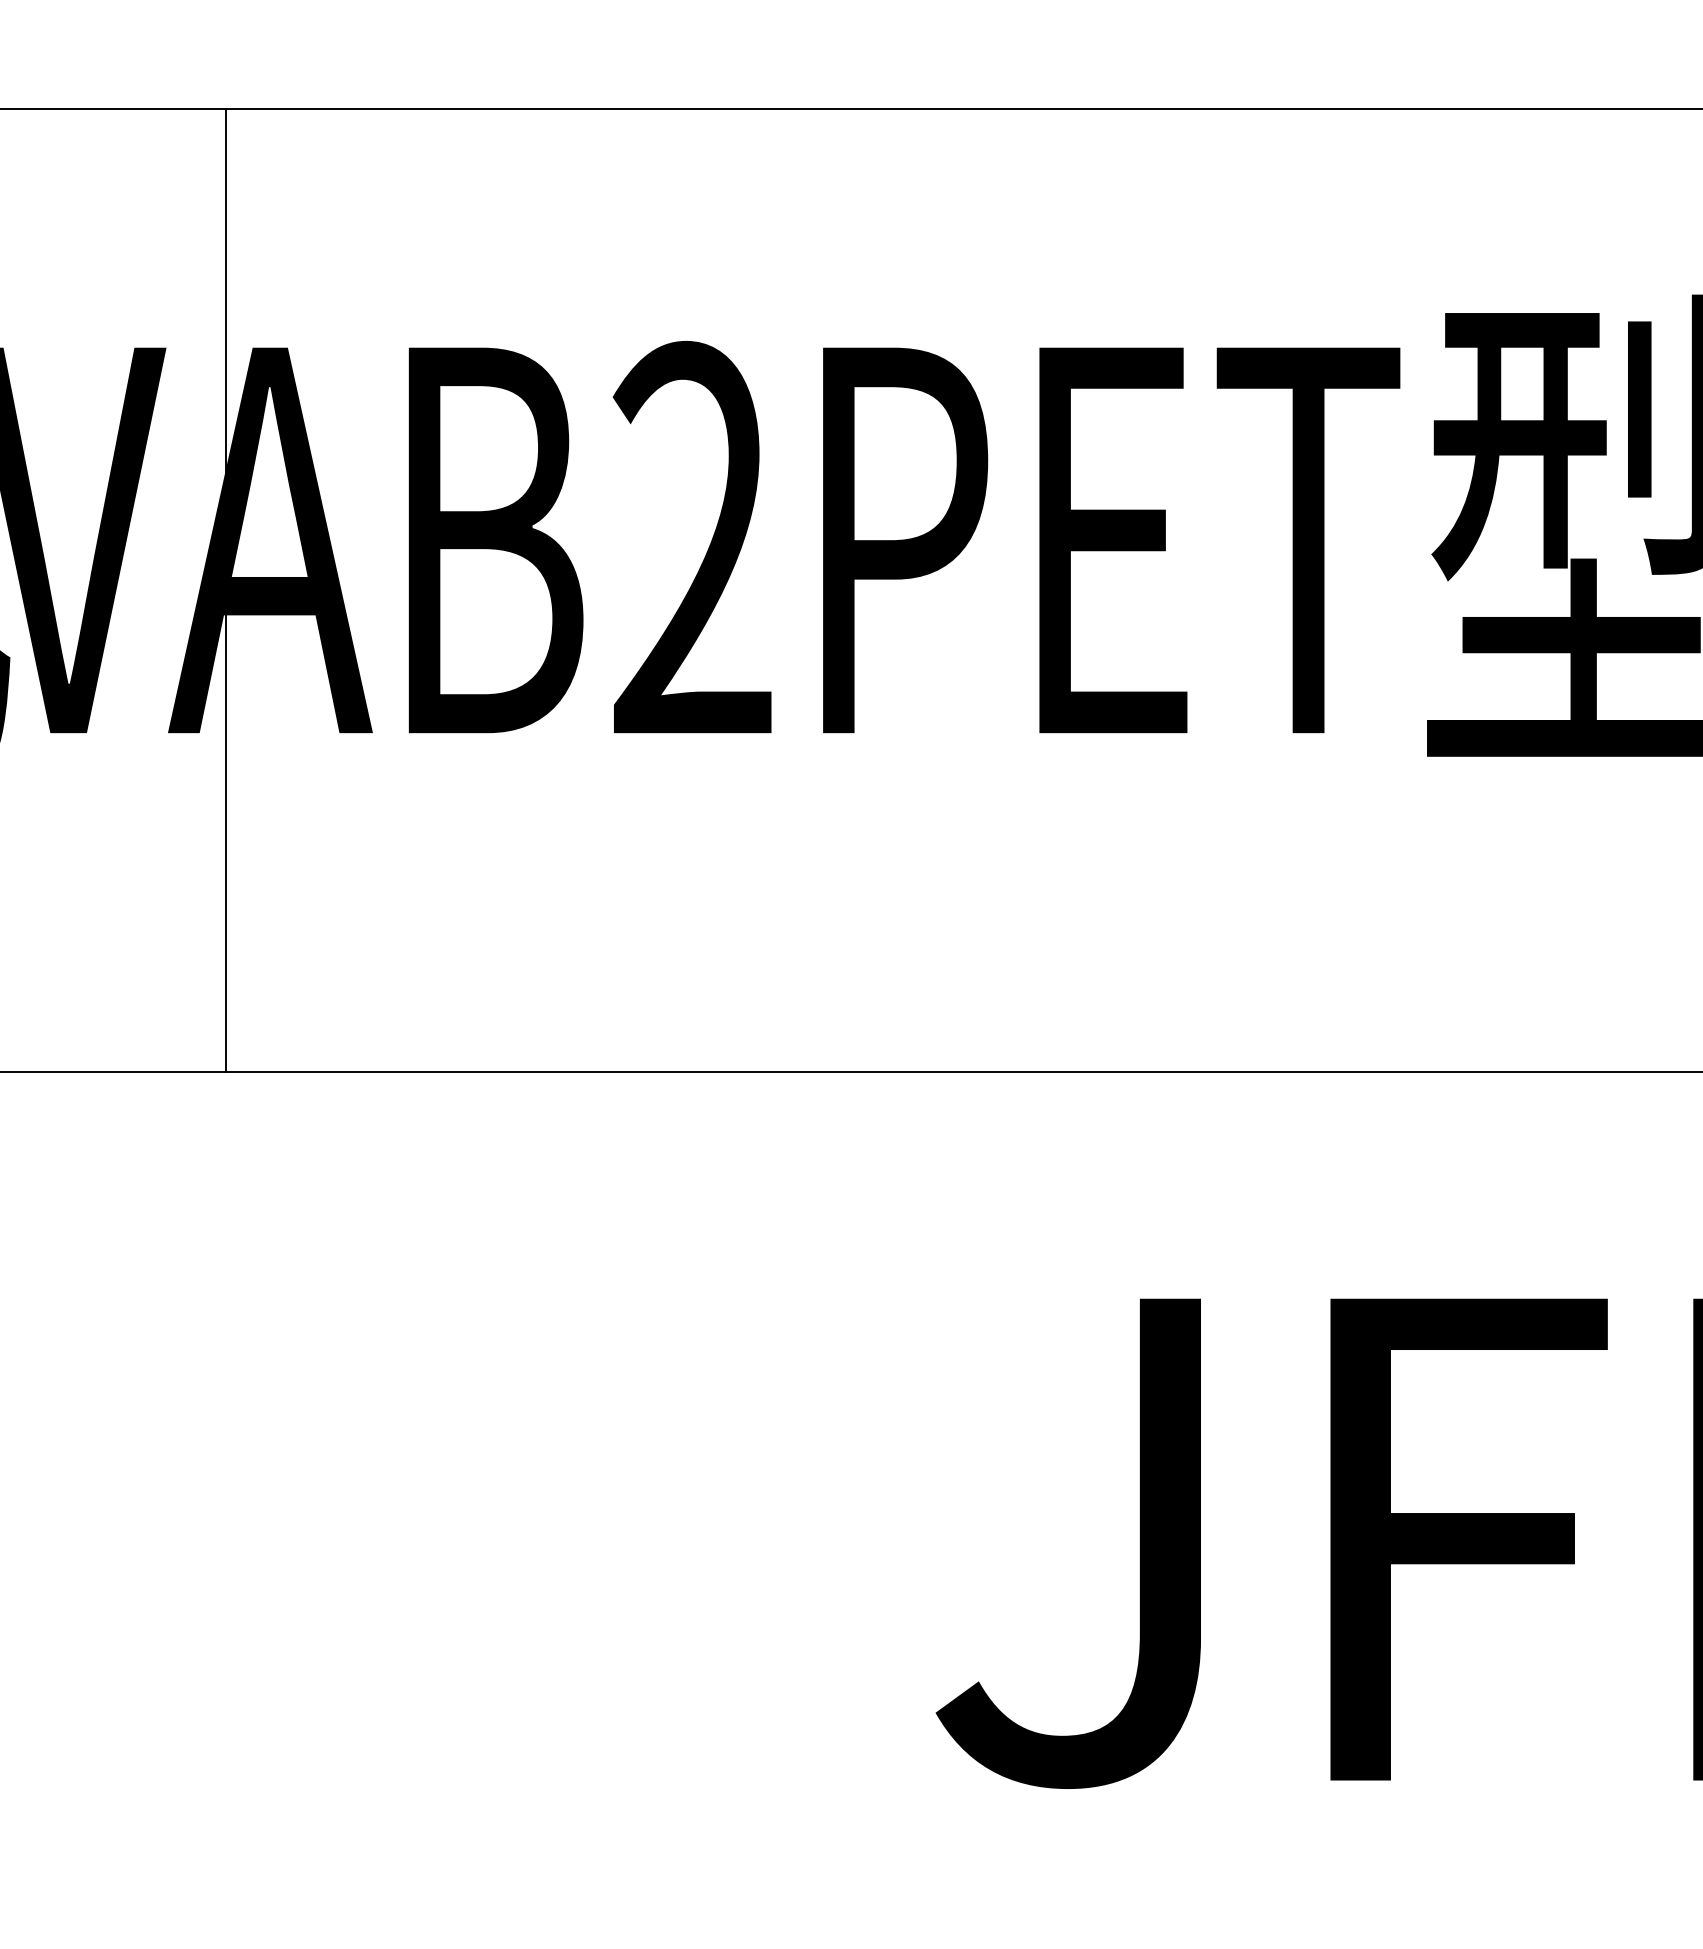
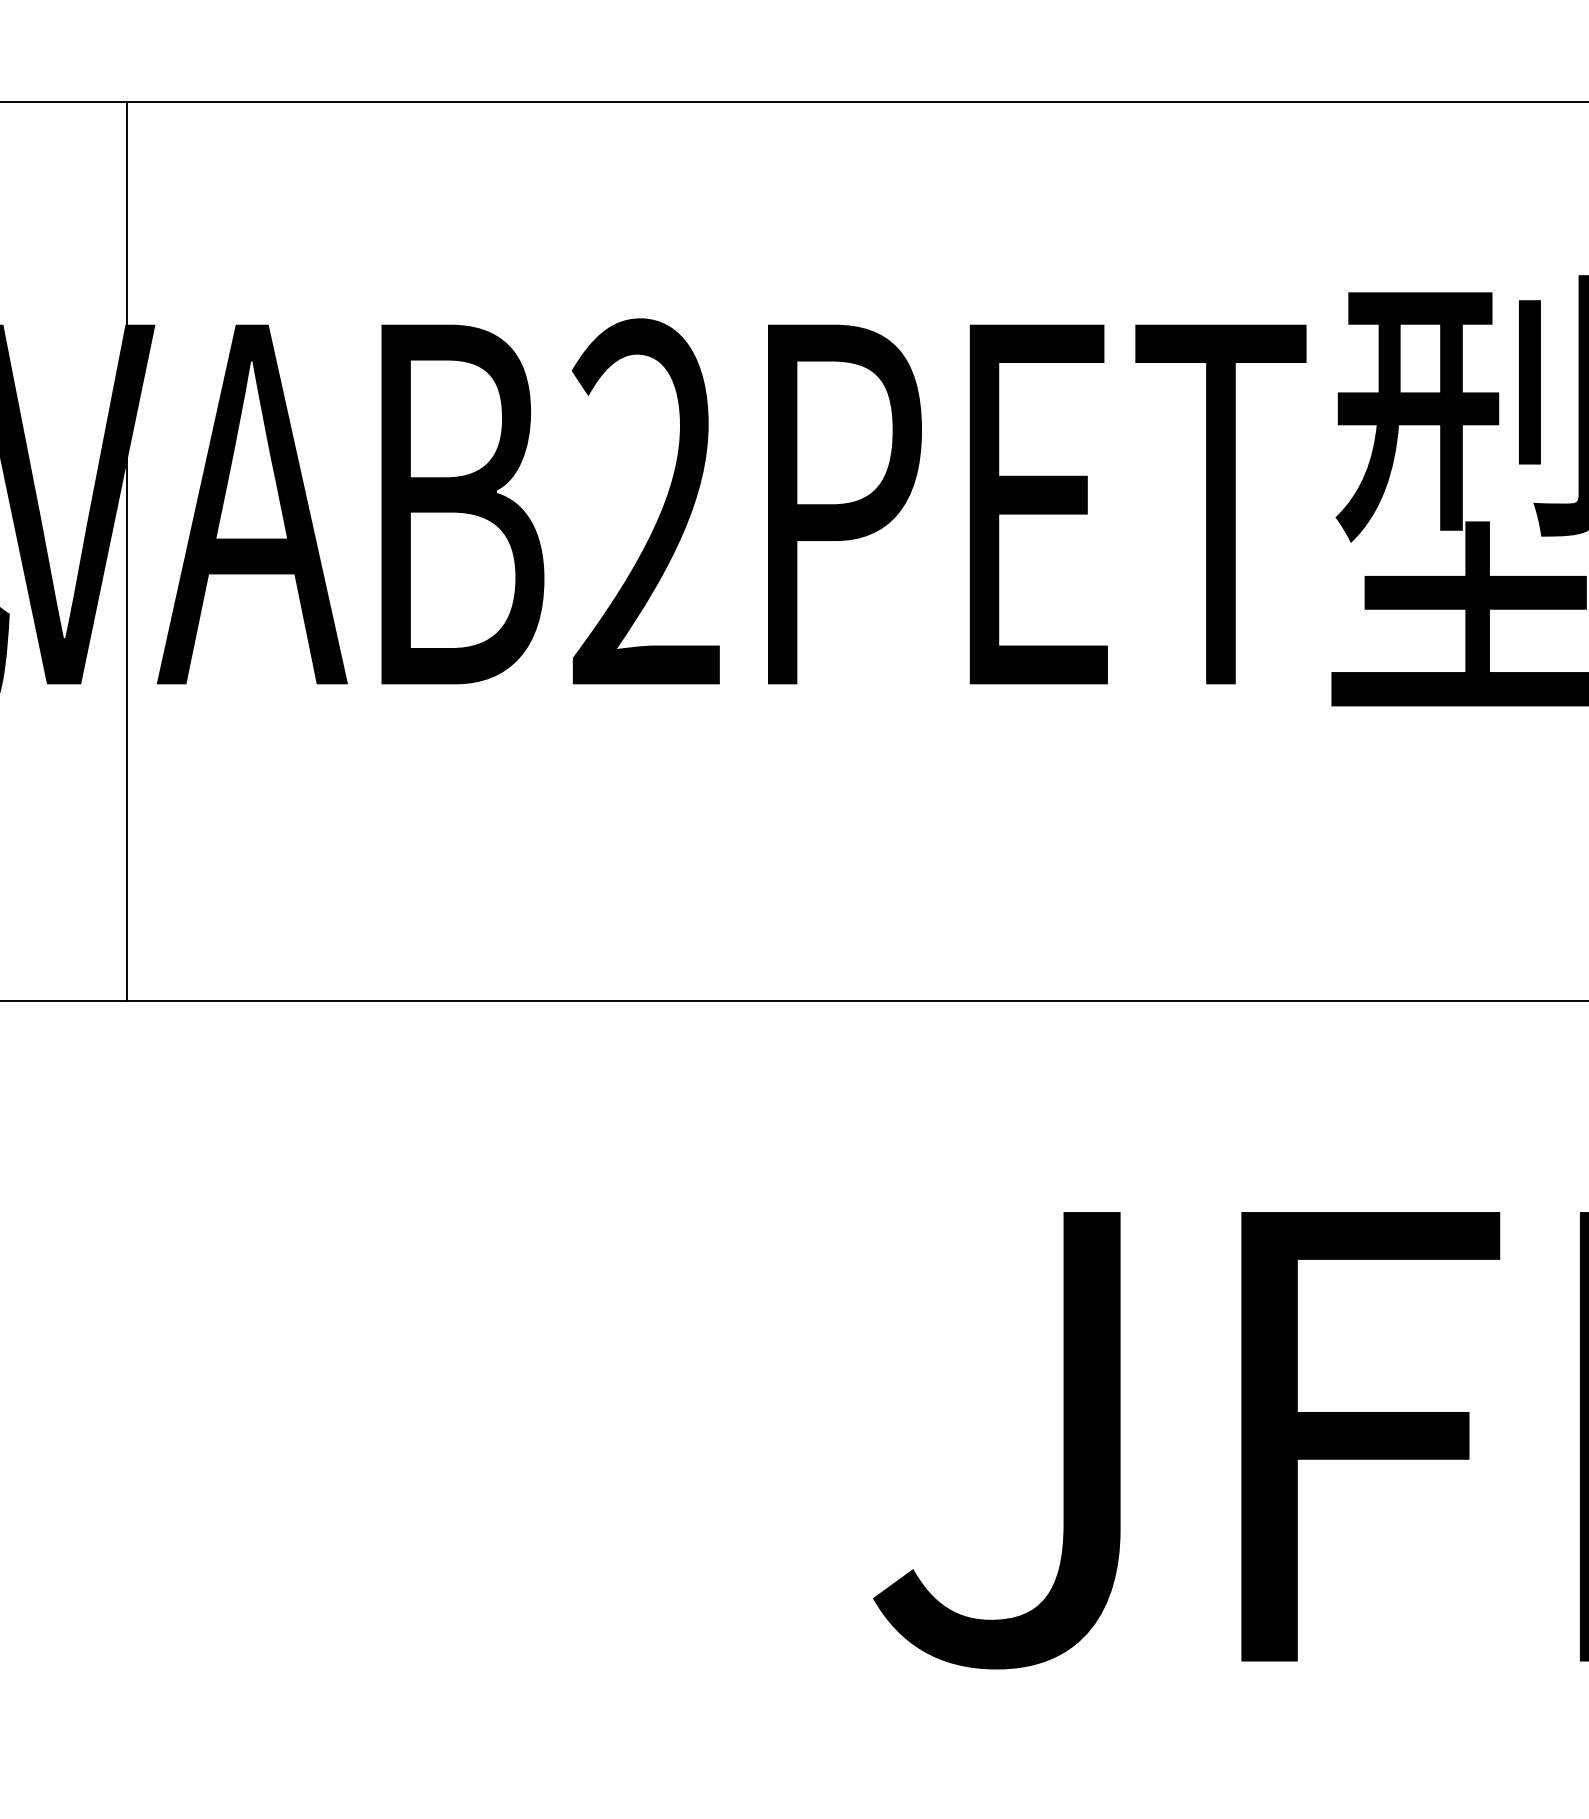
line: (226, 590) -> (127, 551), moved

